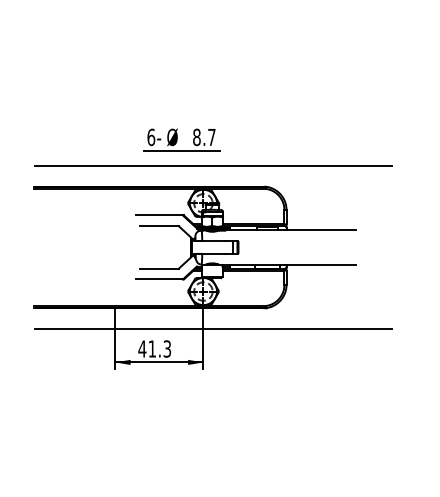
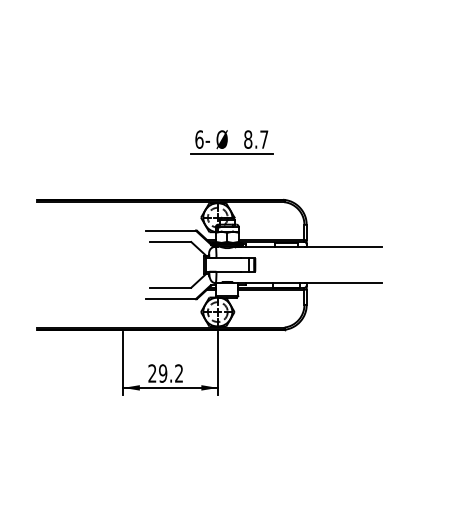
part: (181, 139) -> (231, 141), moved
line: (213, 166) -> (228, 178), removed
line: (213, 328) -> (228, 351), removed
text: (154, 348) -> (165, 373), 41.3 -> 29.2

